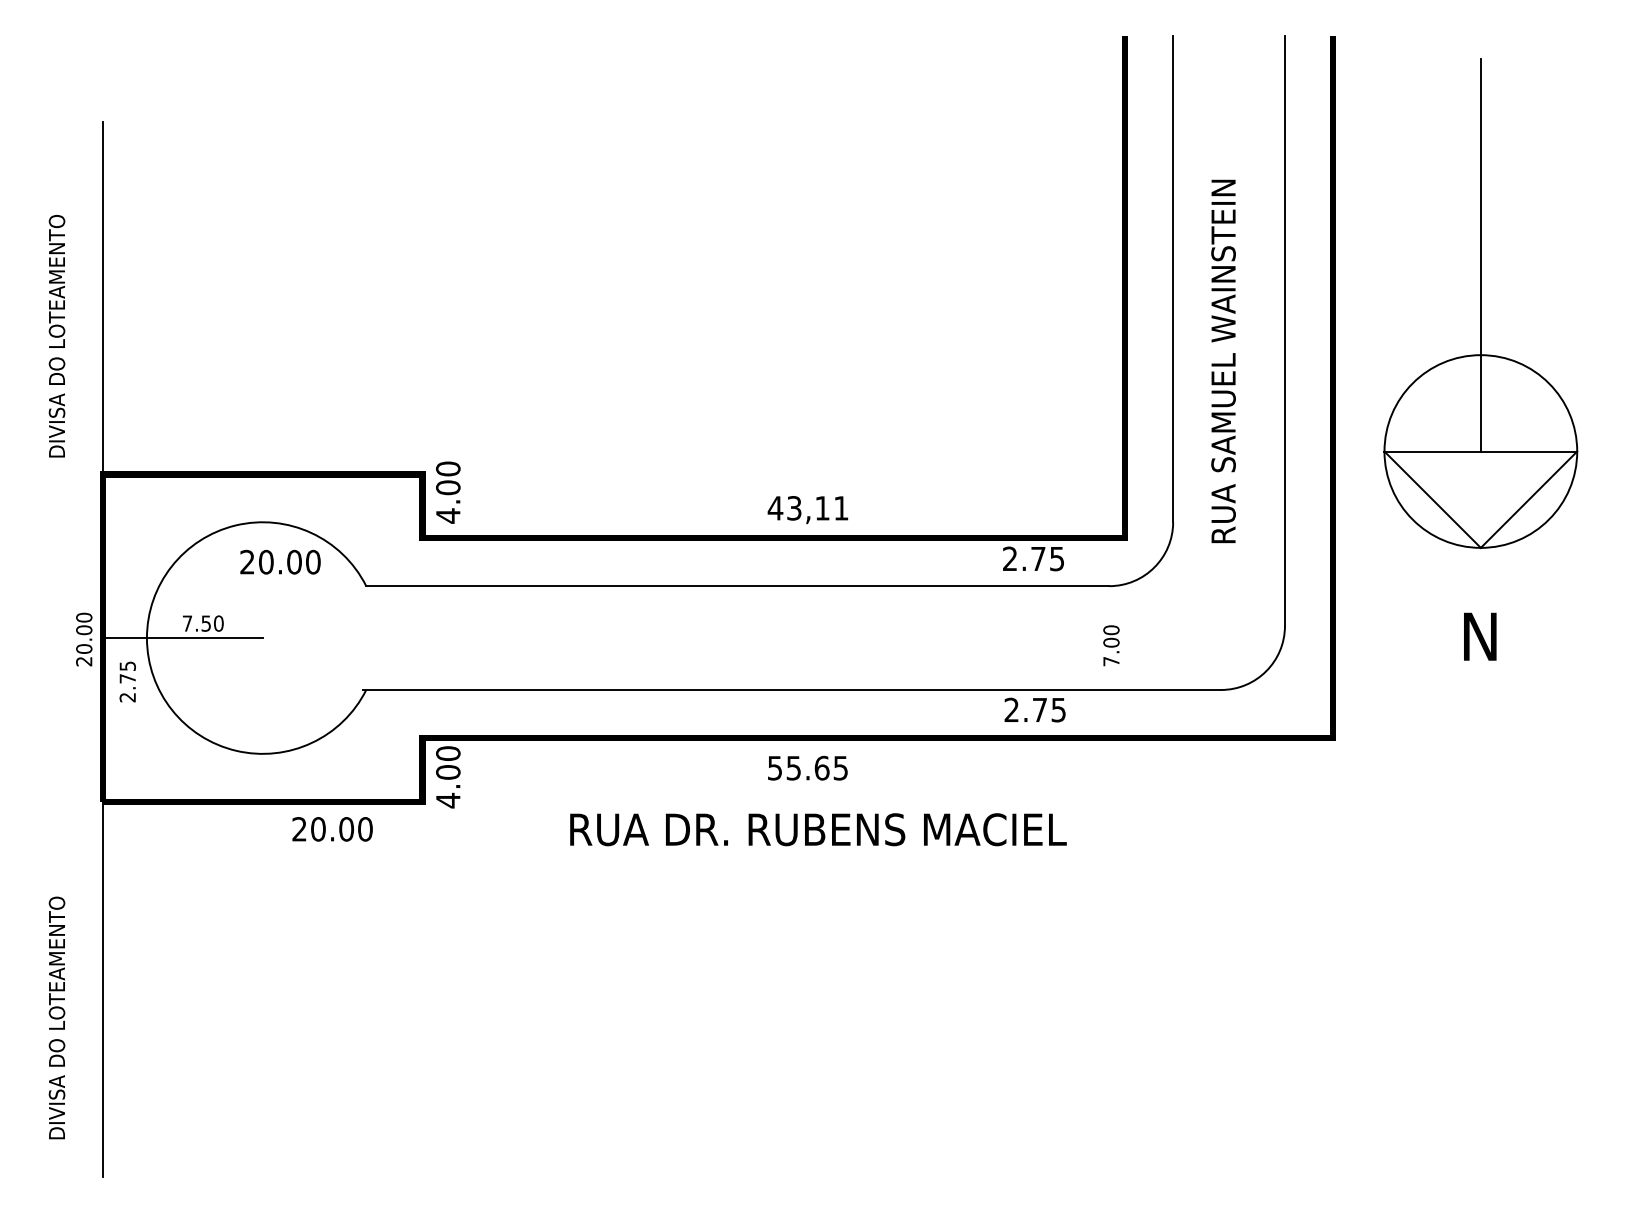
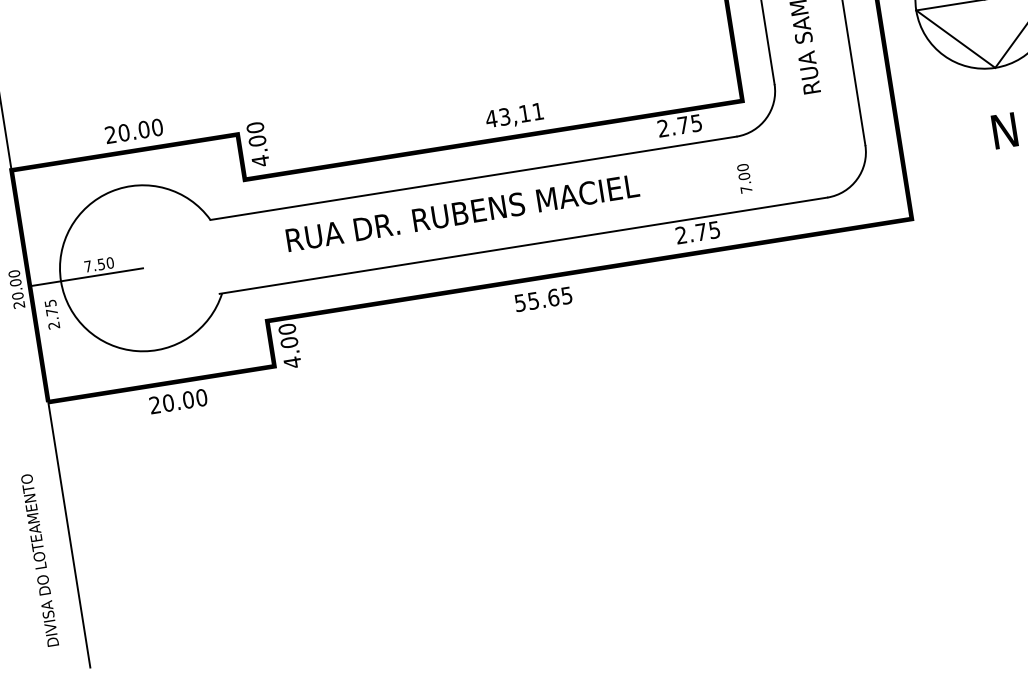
text: (280, 561) -> (134, 130), moved
text: (332, 829) -> (178, 401), moved
text: (818, 829) -> (462, 212), moved

